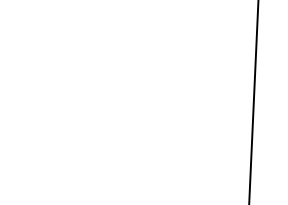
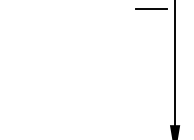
line: (212, 33) -> (151, 8), added

